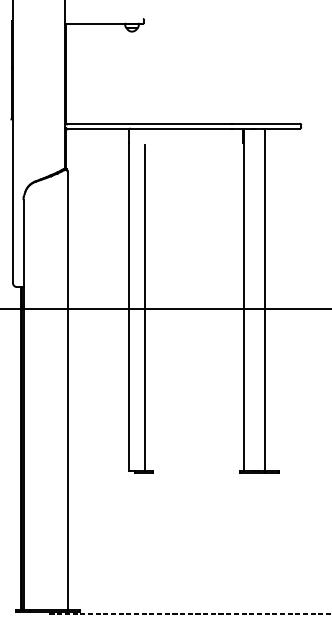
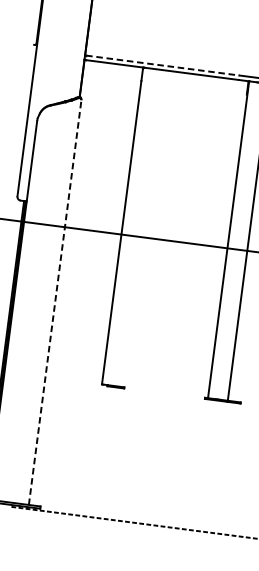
line: (149, 123) -> (162, 65), solid -> dashed
line: (144, 307) -> (136, 234), removed
line: (67, 390) -> (54, 302), solid -> dashed

